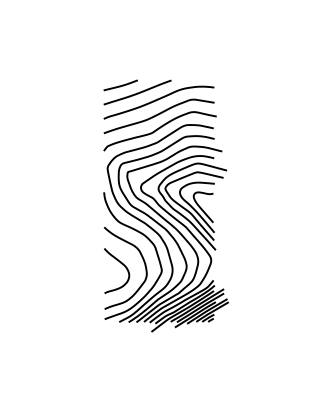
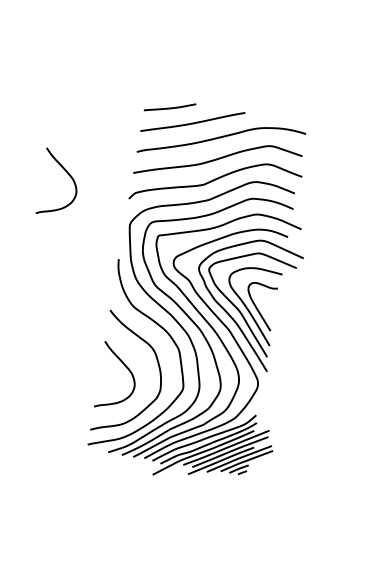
curve: (60, 142) -> (67, 175), added

